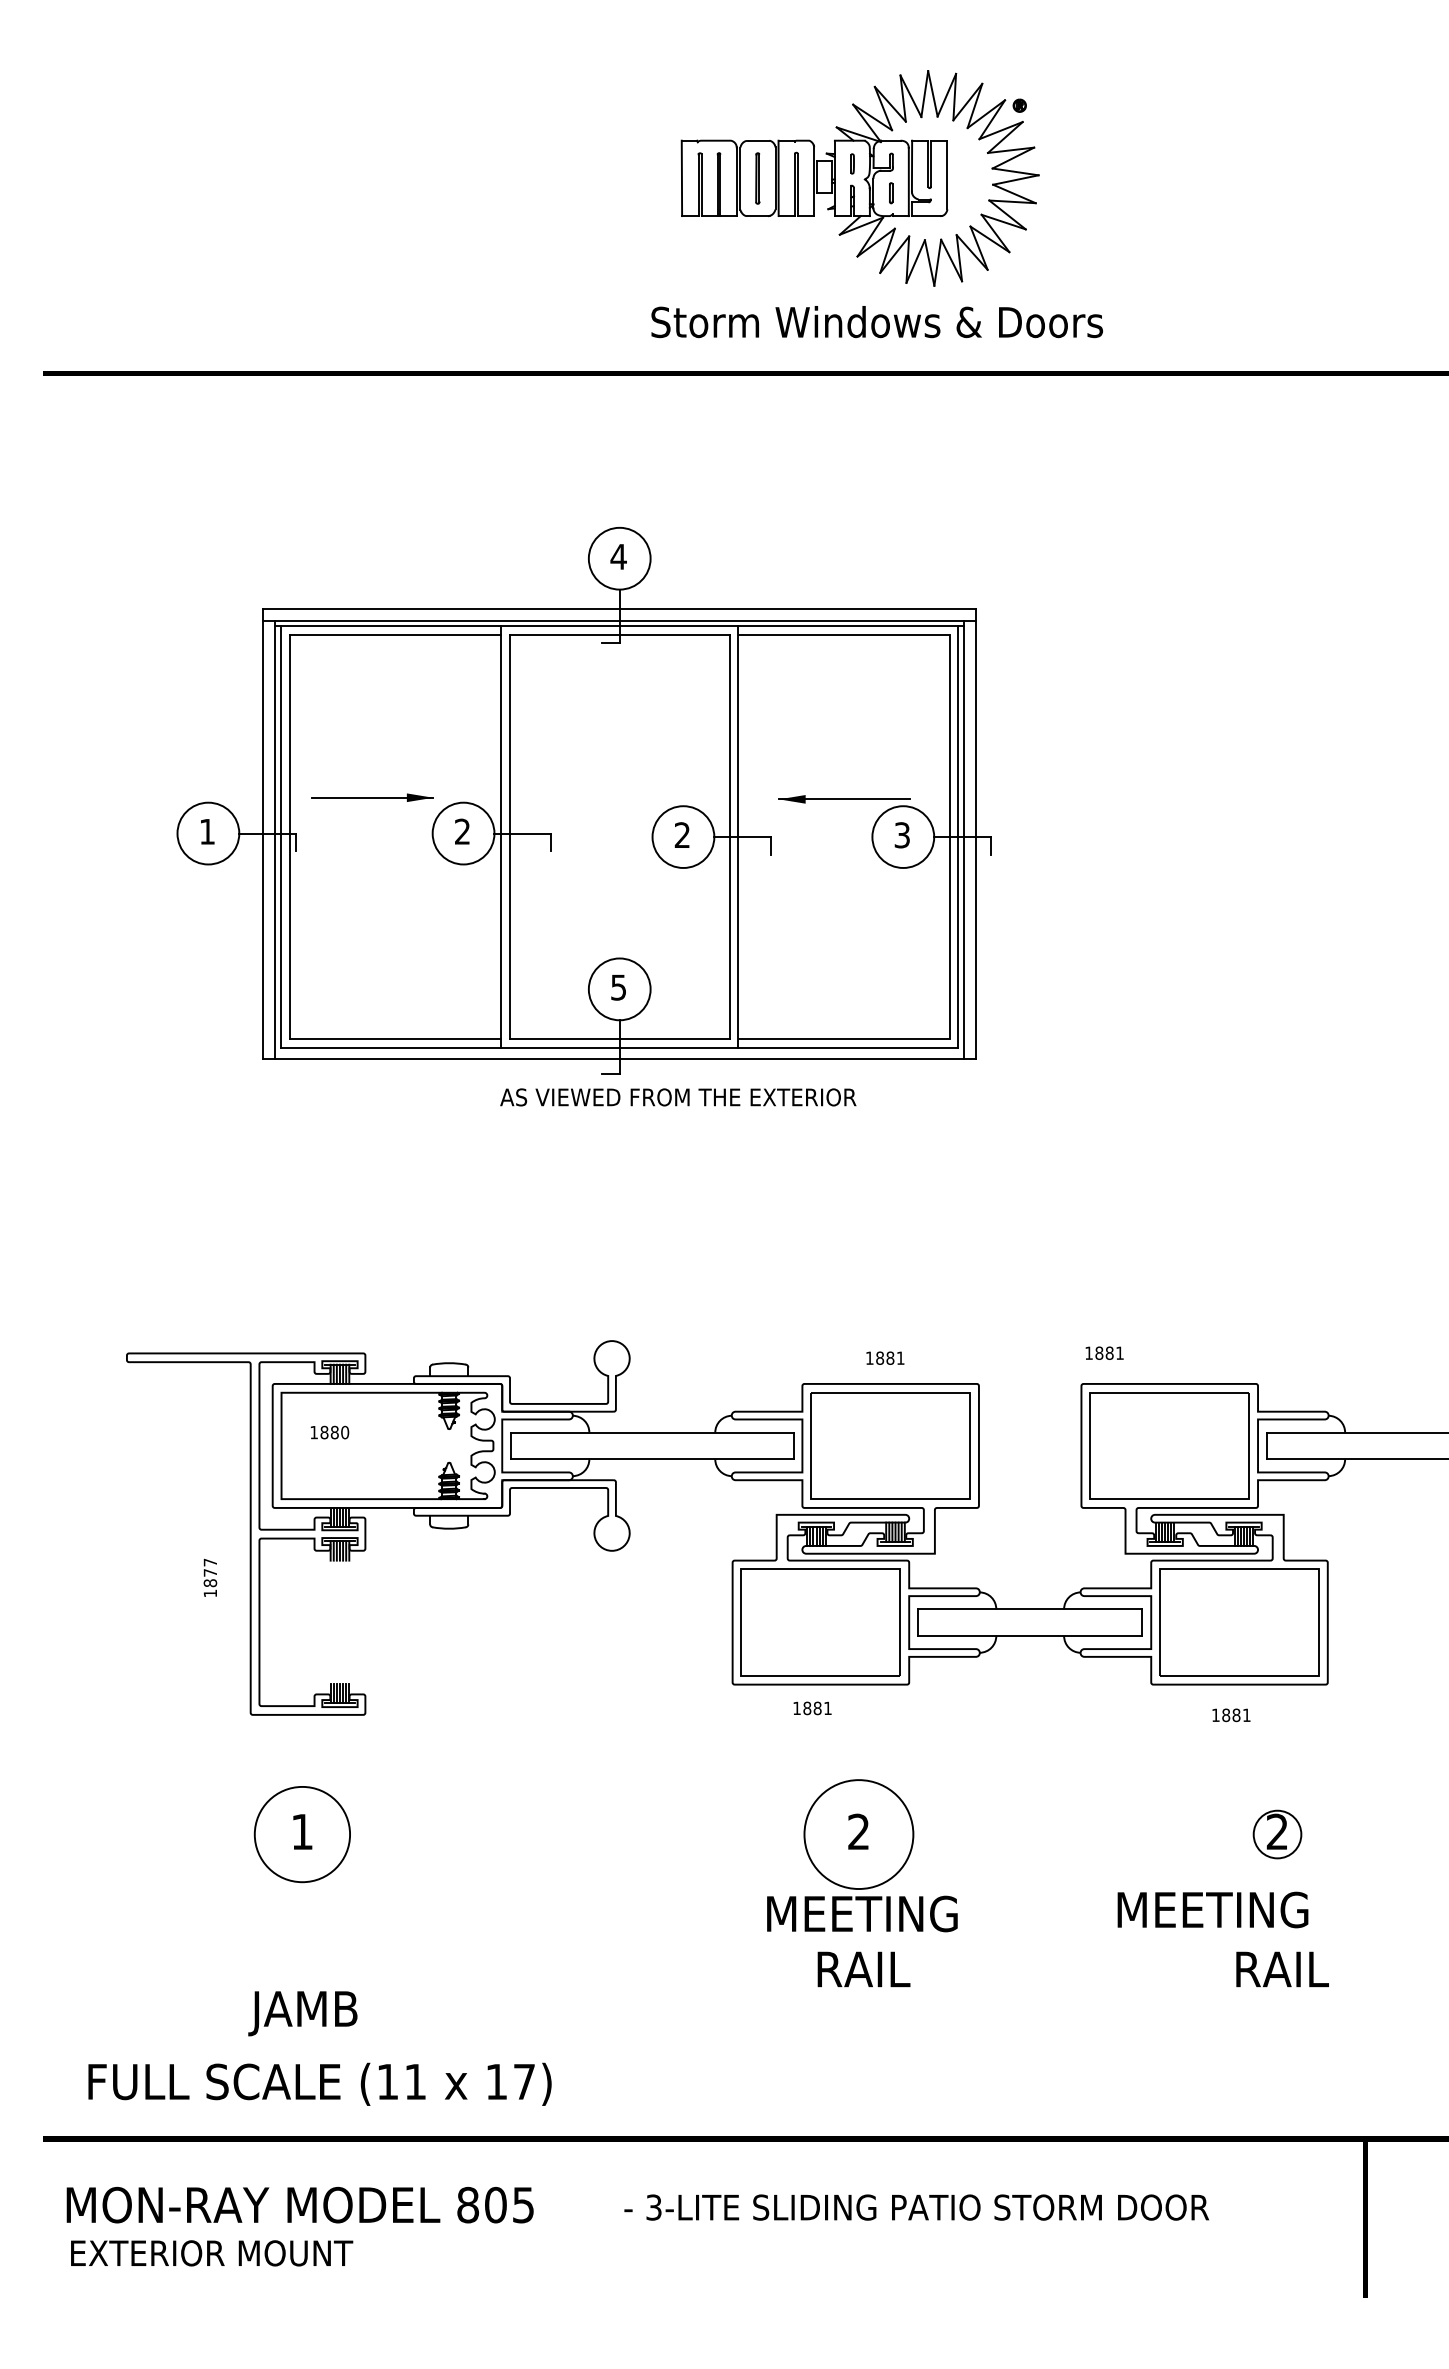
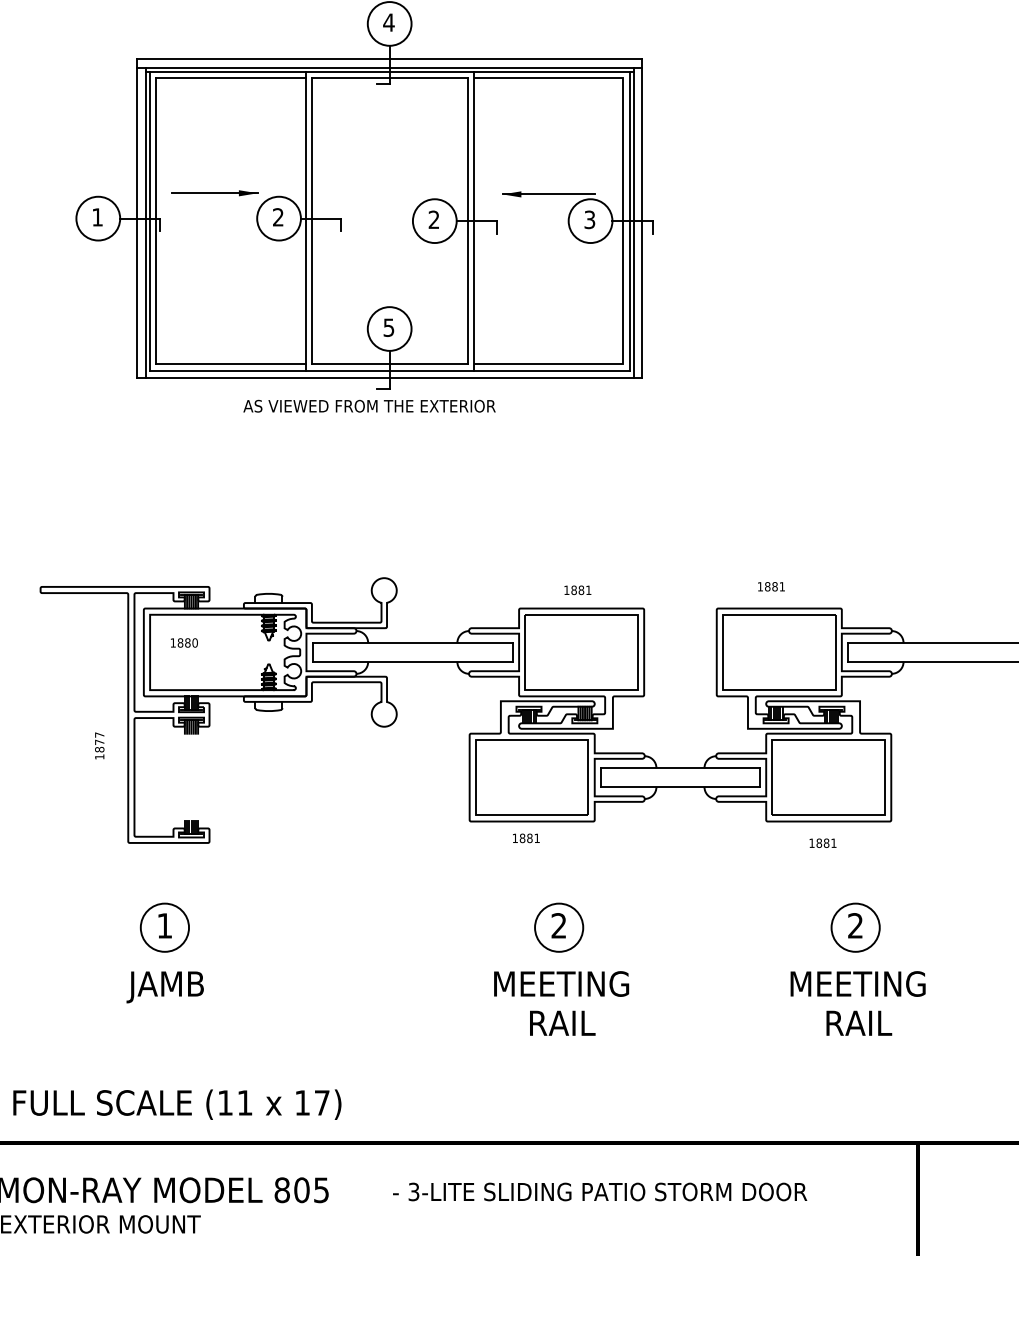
text: (678, 1097) -> (369, 406), moved
text: (1104, 1352) -> (771, 586), moved
circle: (302, 1834) -> (164, 927), size x0.71
circle: (858, 1834) -> (558, 927), size x0.62
circle: (1277, 1834) -> (855, 927), size x1.43
text: (1212, 1909) -> (857, 983), moved
text: (302, 2013) -> (164, 987), moved

